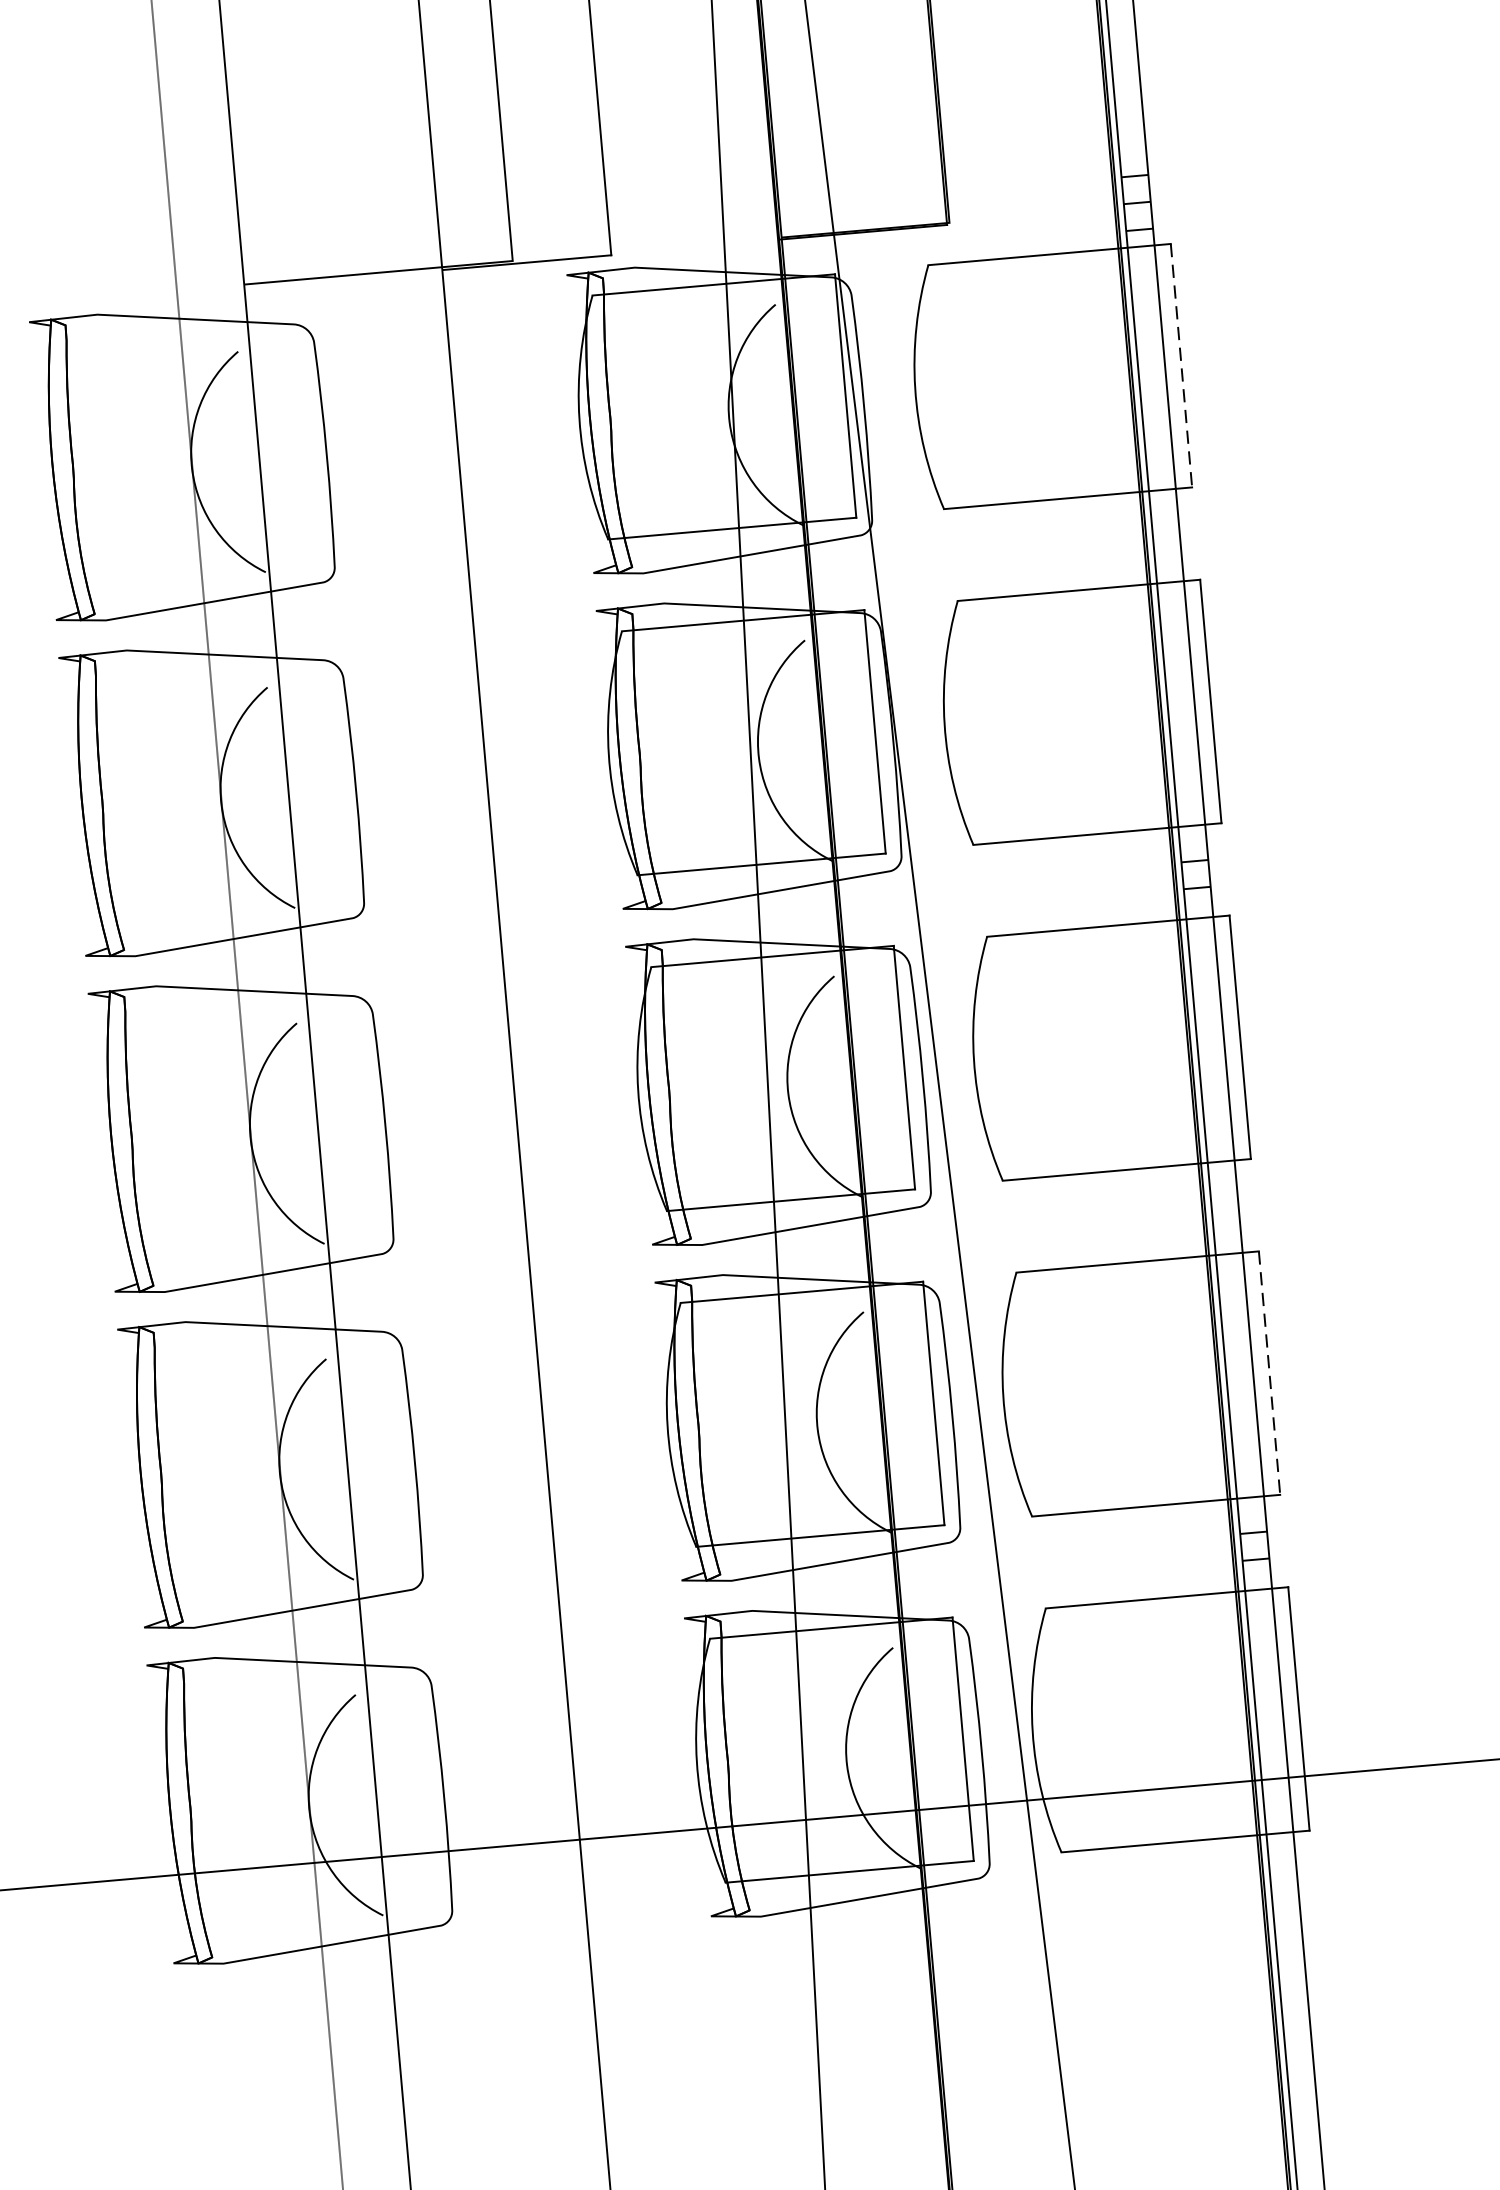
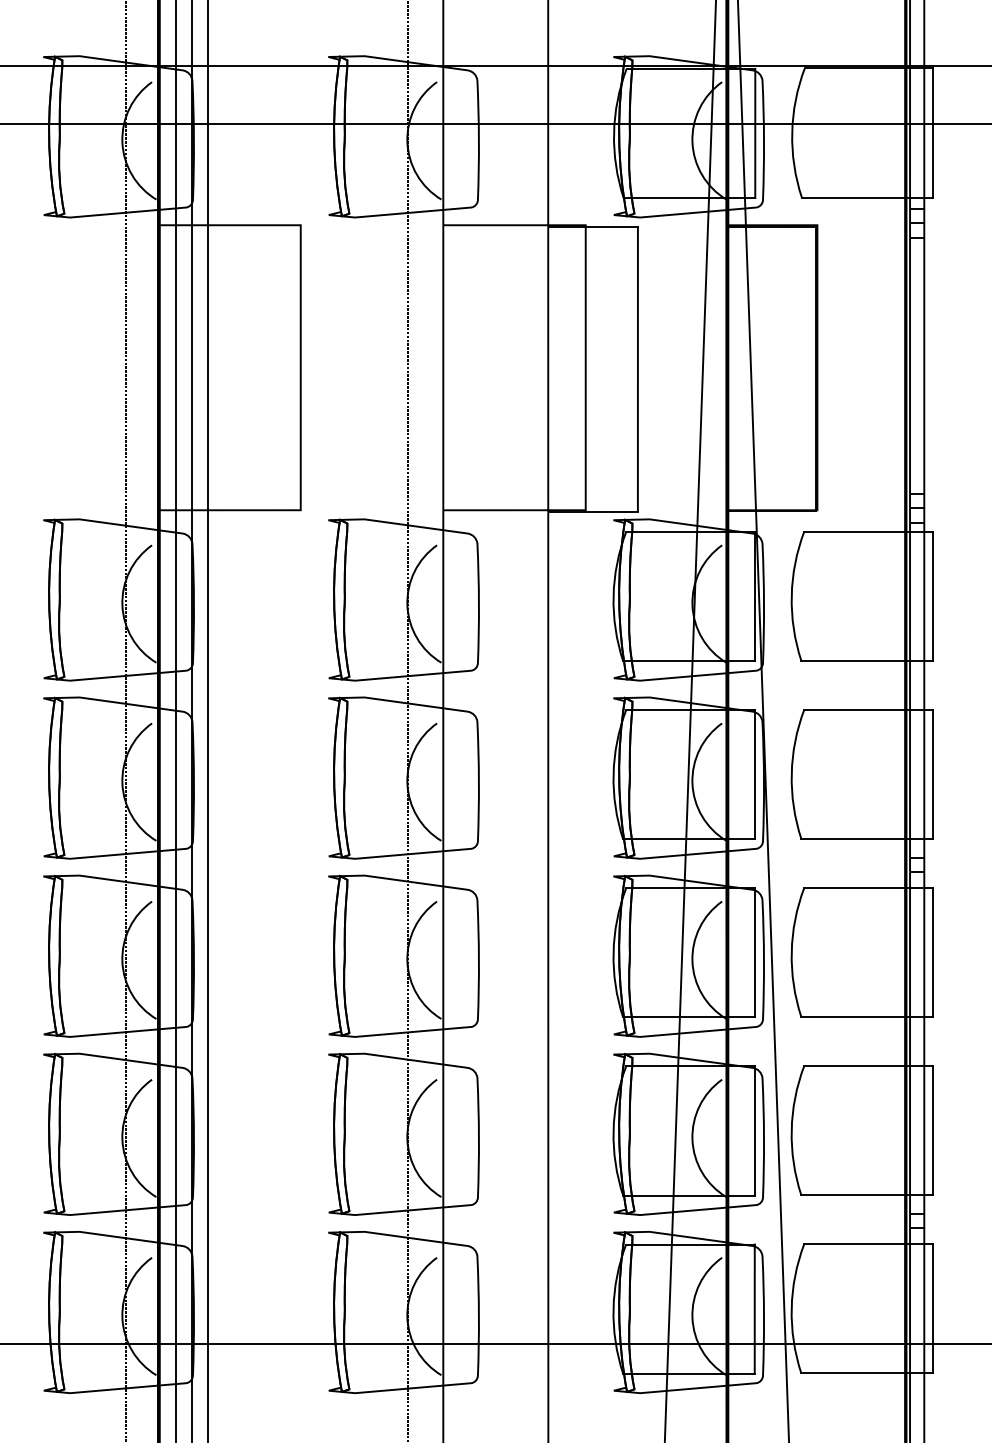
line: (1180, 366) -> (932, 596), dashed -> solid
line: (1268, 1373) -> (932, 1130), dashed -> solid

